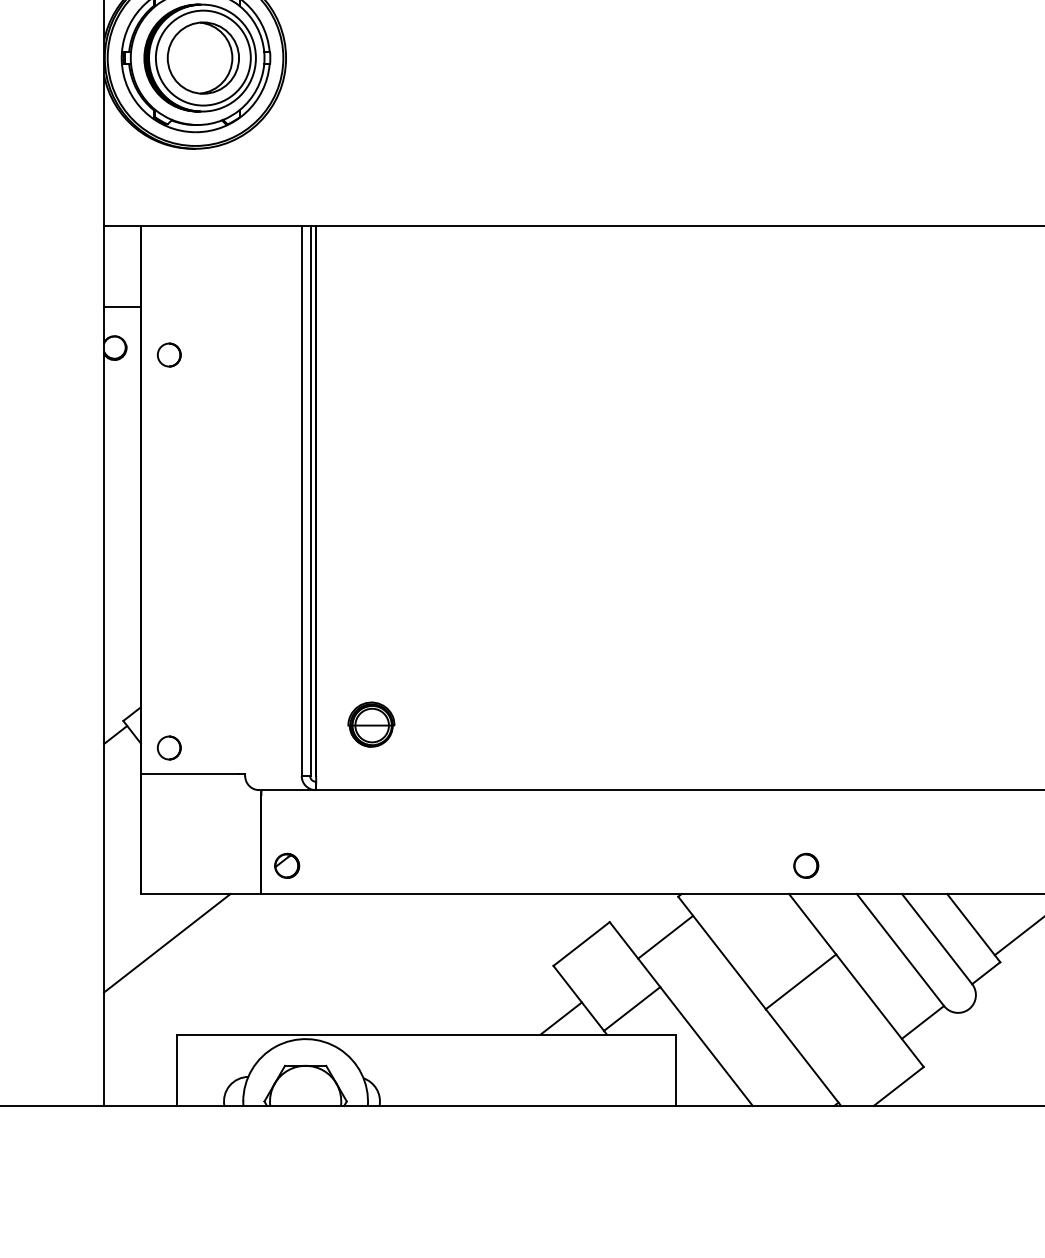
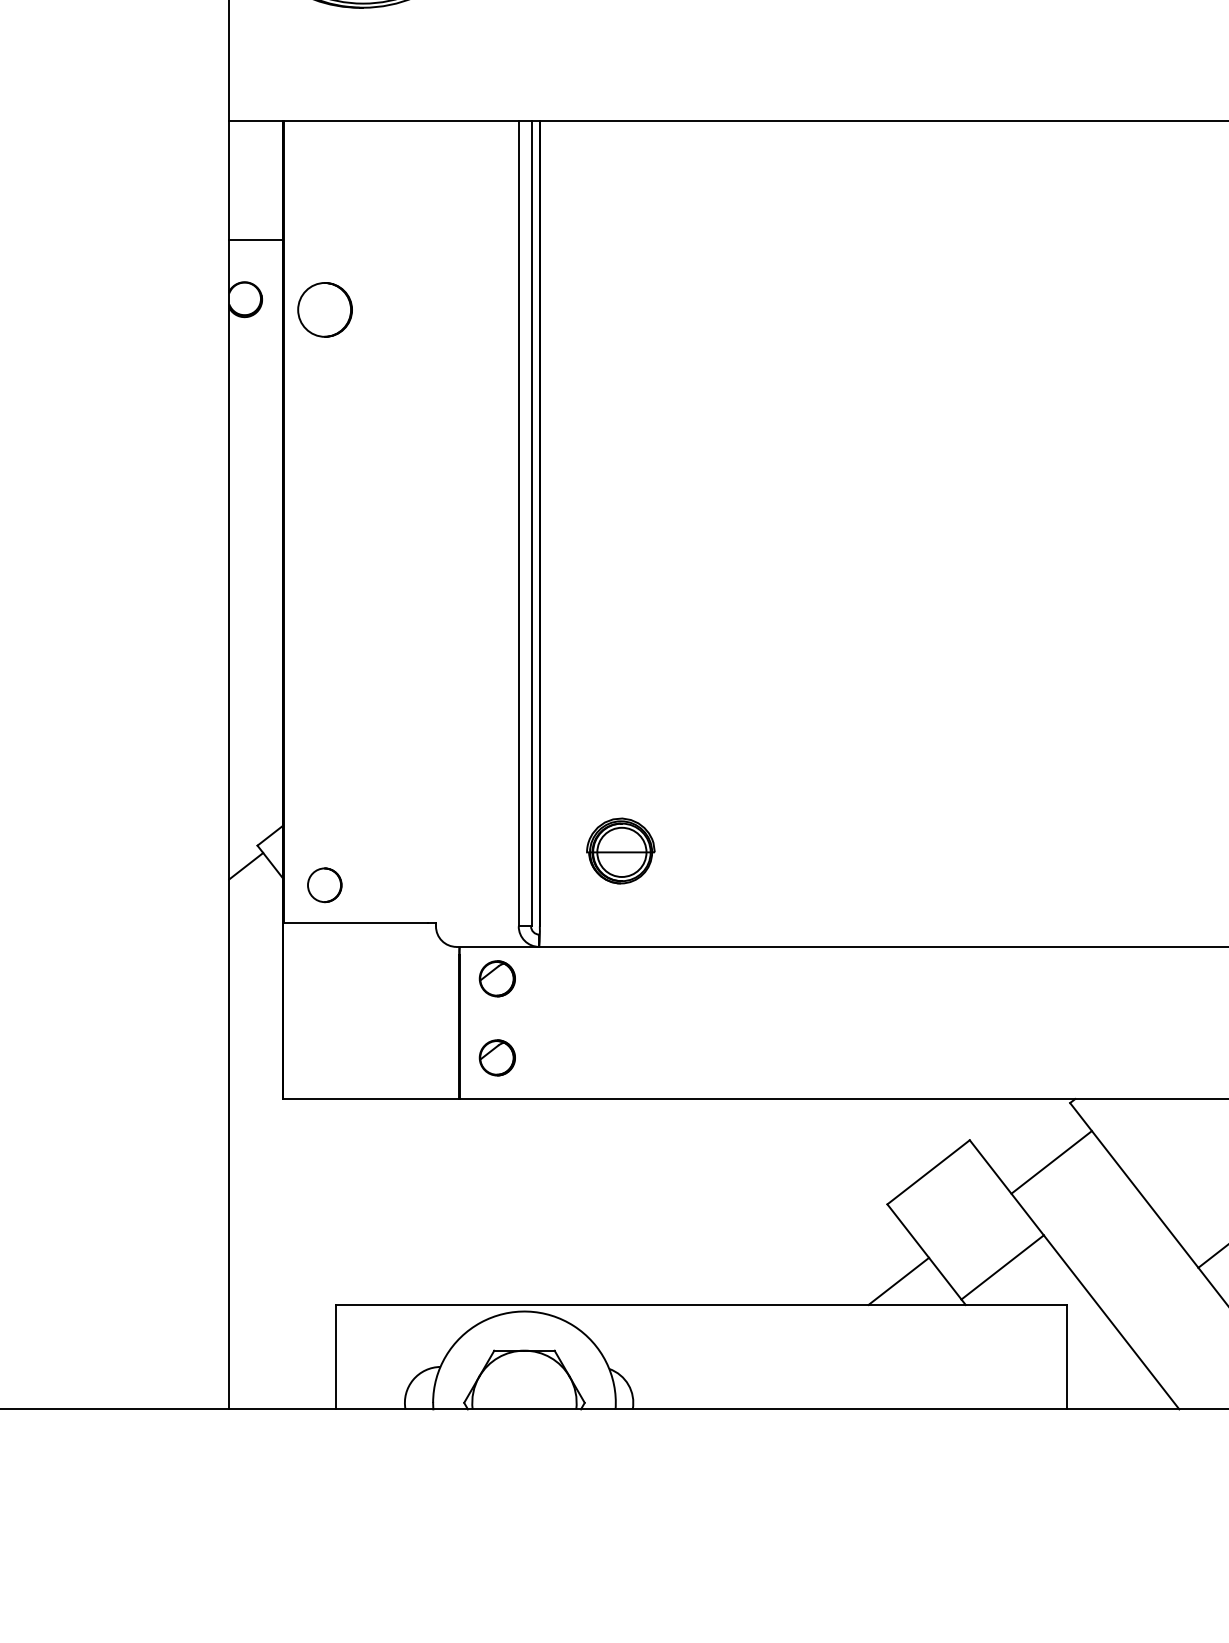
circle: (168, 354) -> (323, 308), size x1.6
part: (287, 811) -> (497, 978), added
line: (167, 942) -> (322, 1170), removed

